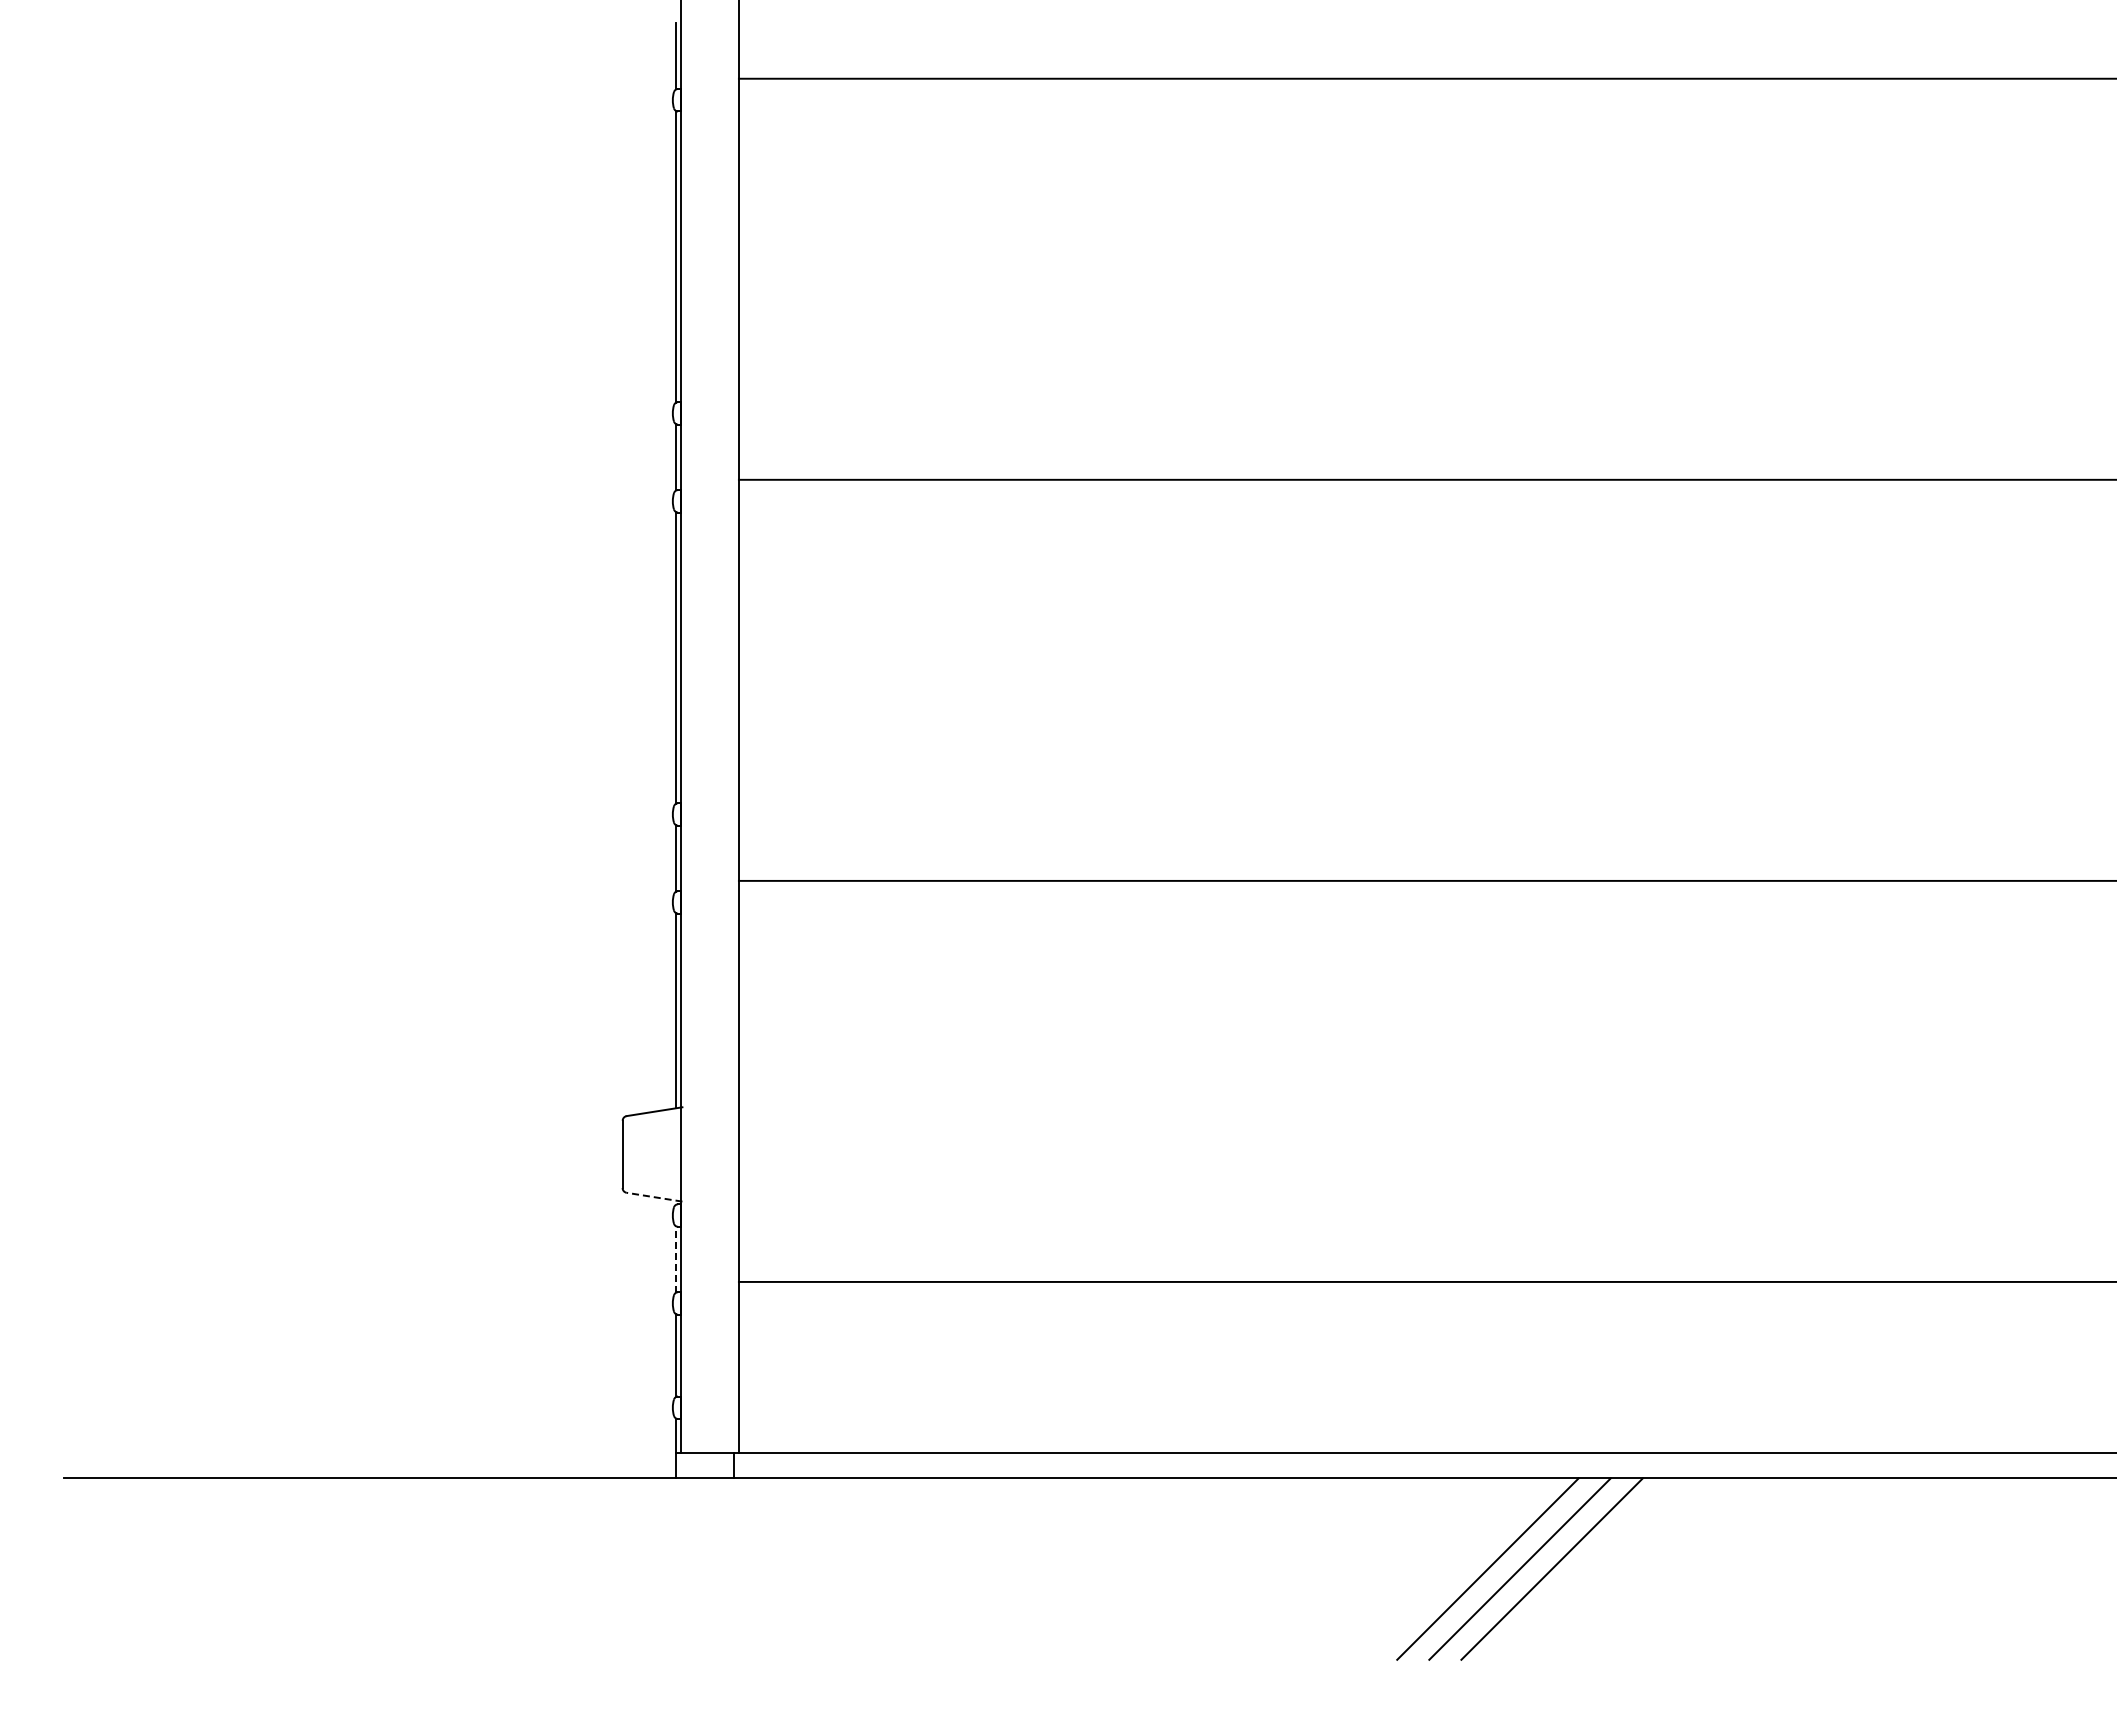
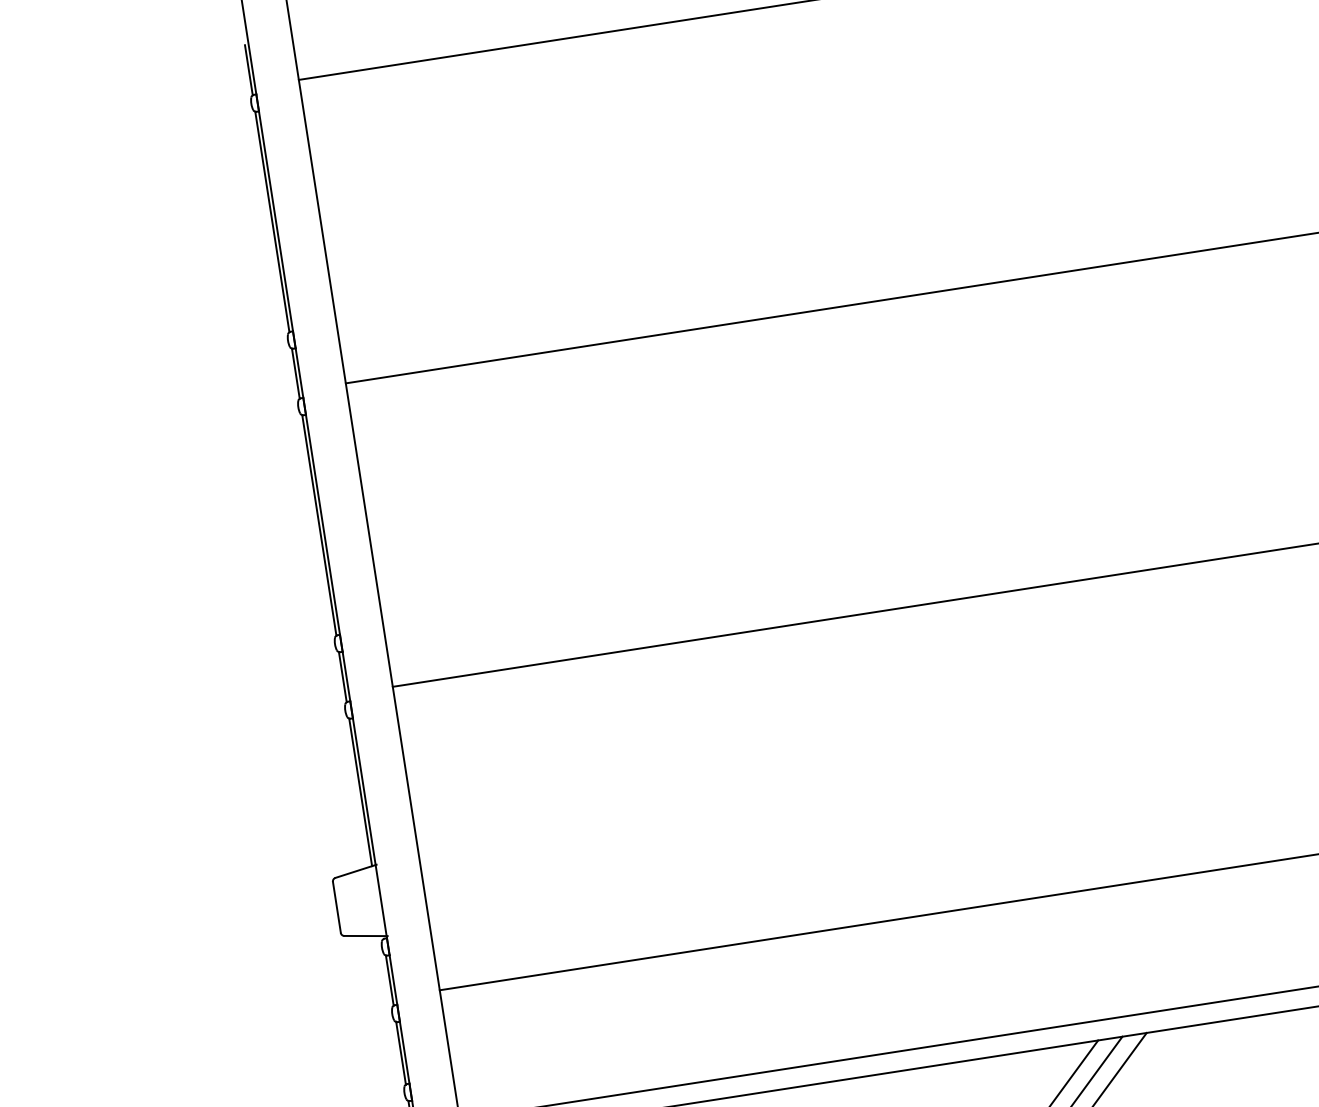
line: (654, 1197) -> (366, 936), dashed -> solid
line: (676, 1259) -> (389, 980), dashed -> solid

